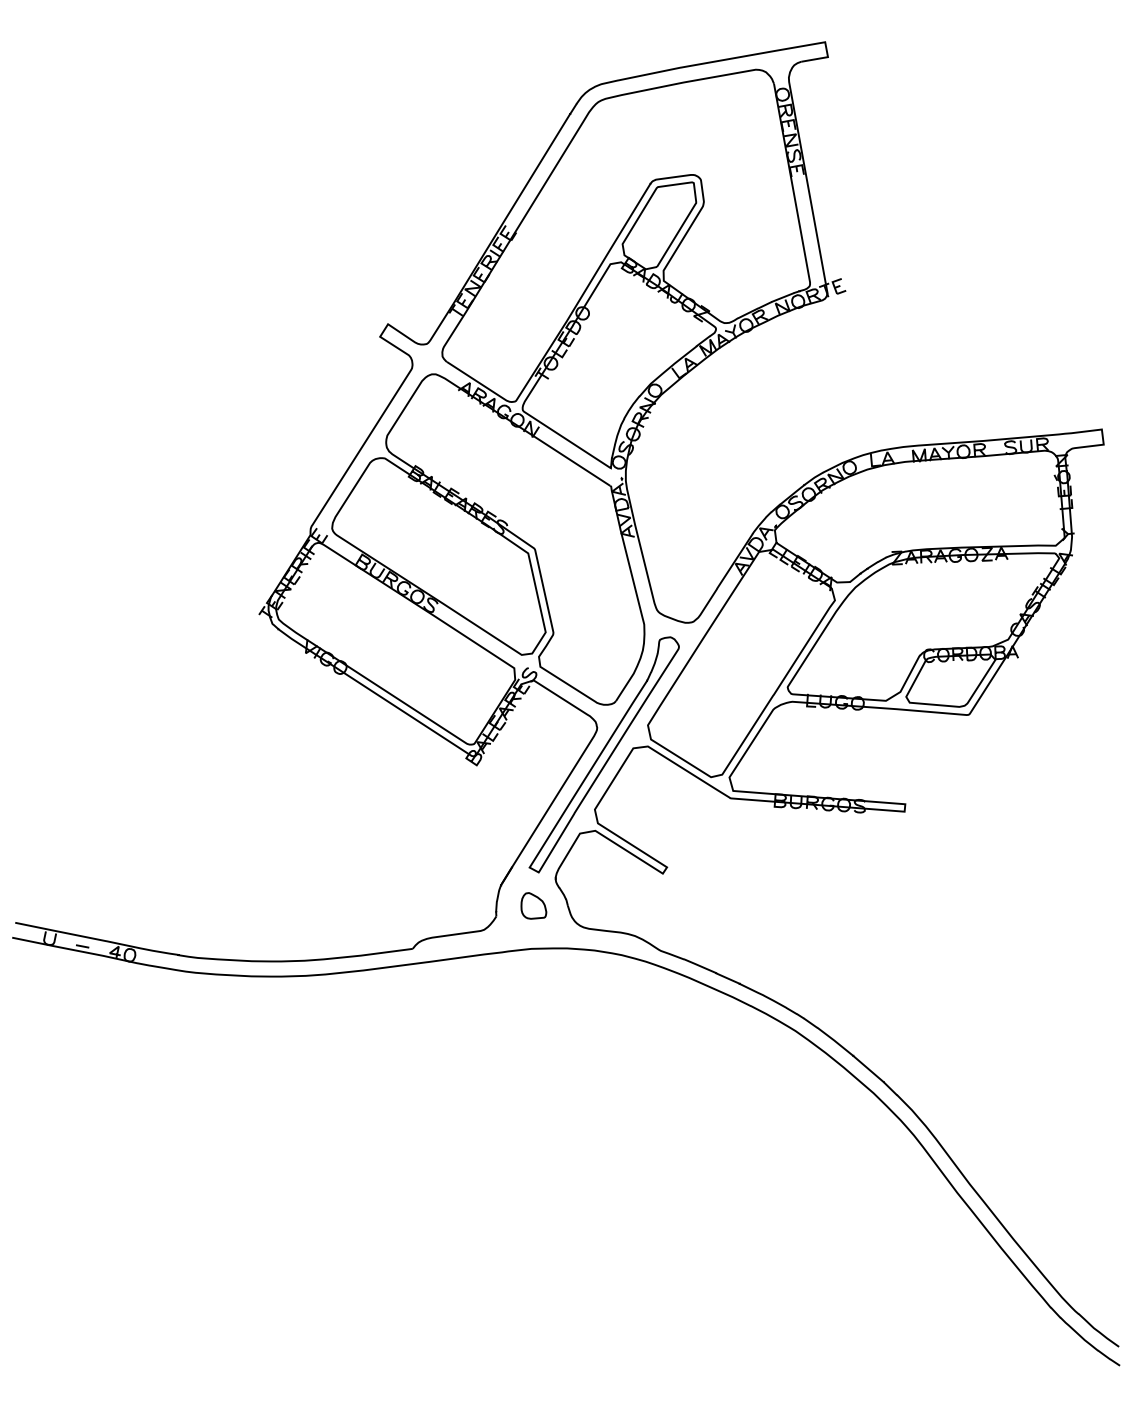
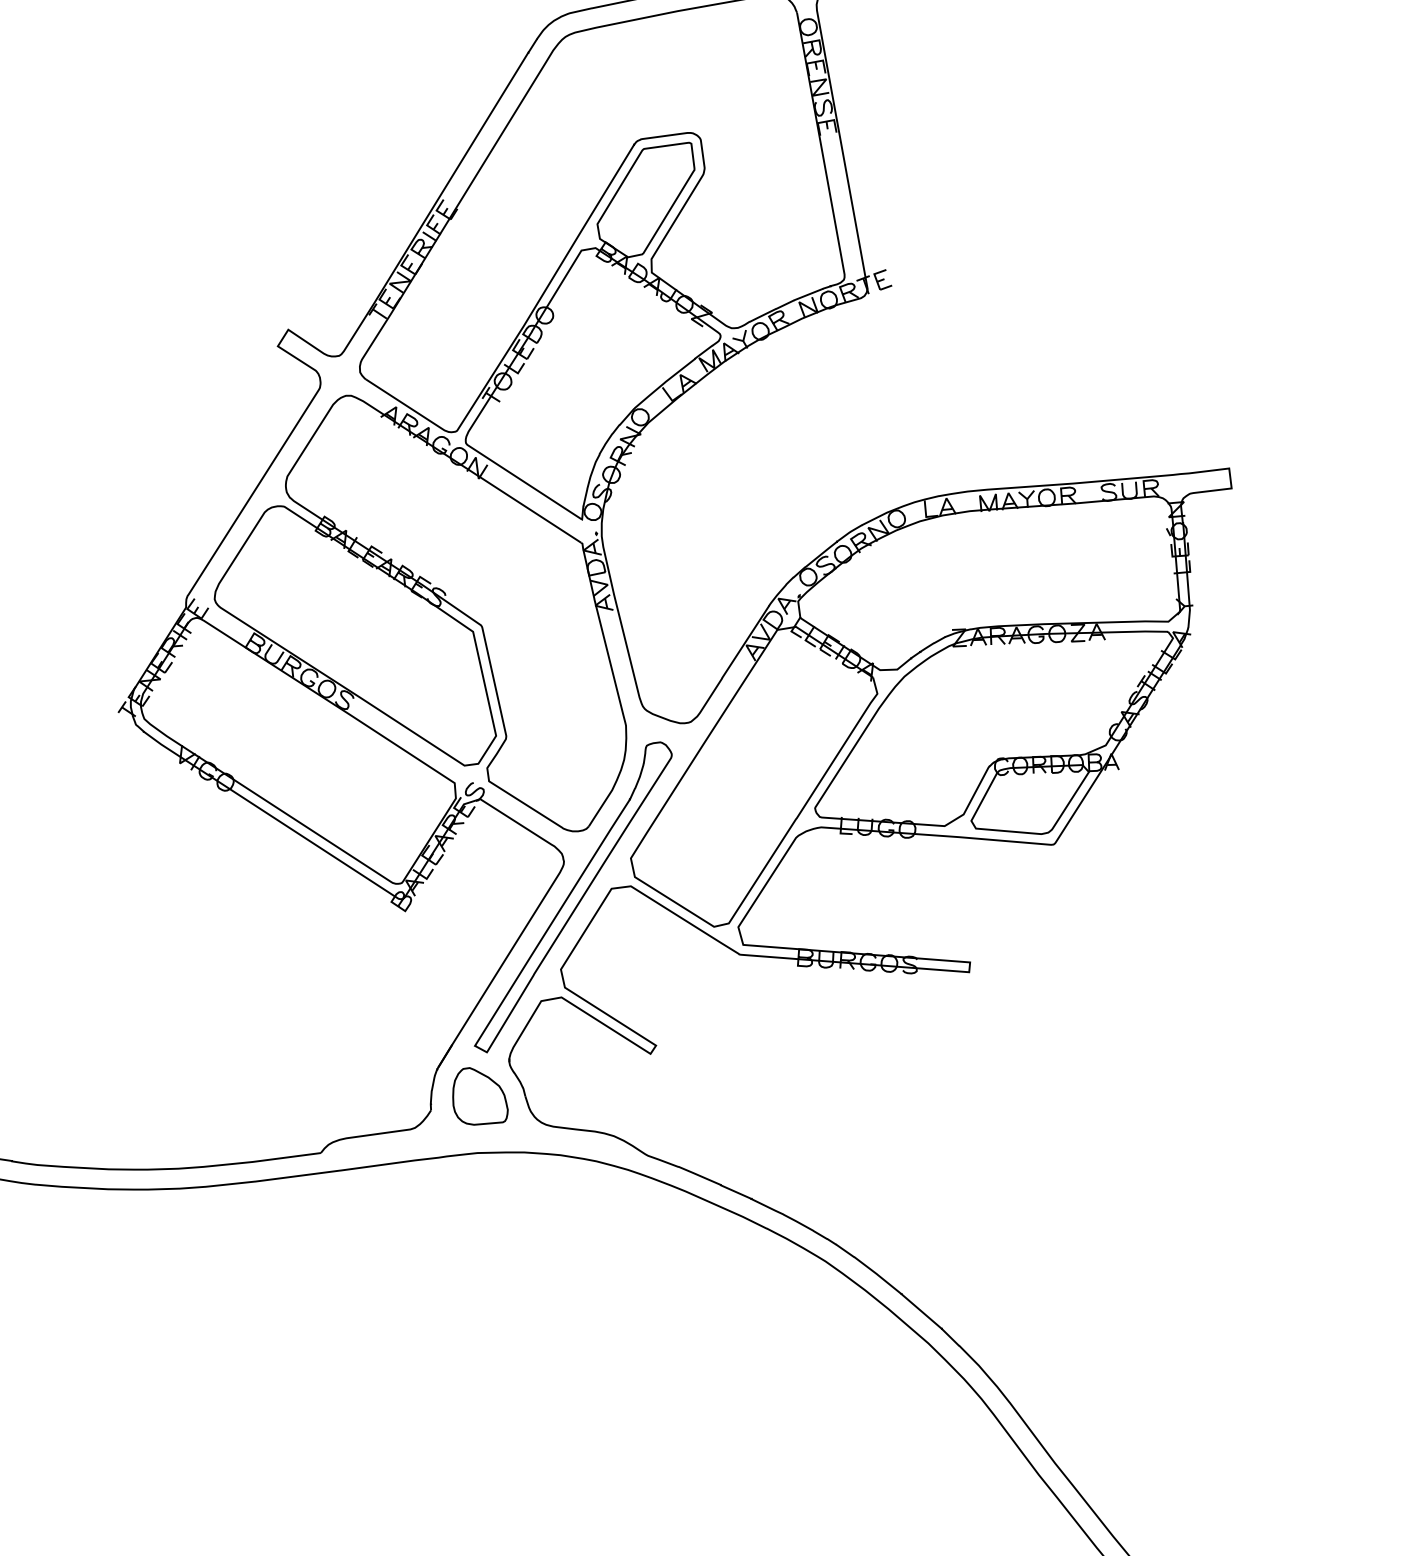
part: (533, 905) -> (480, 1095), size x1.67

